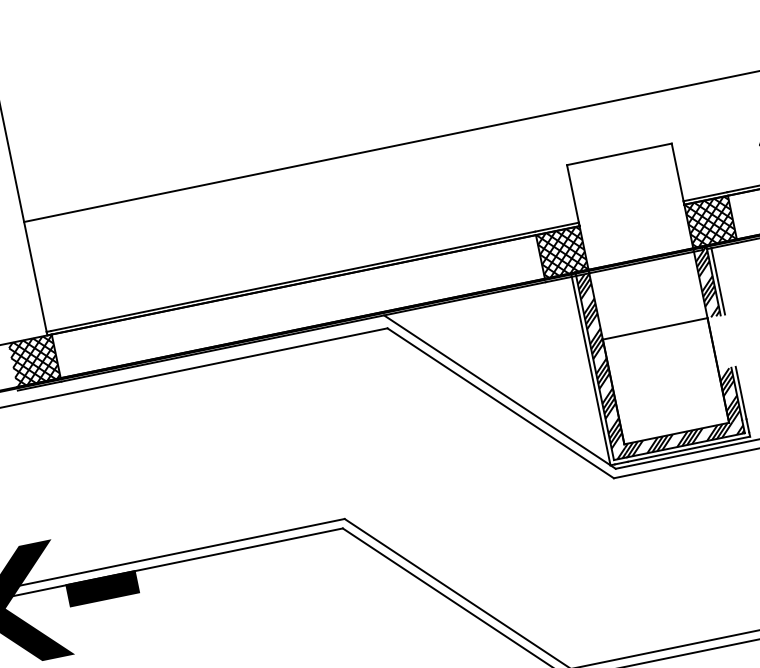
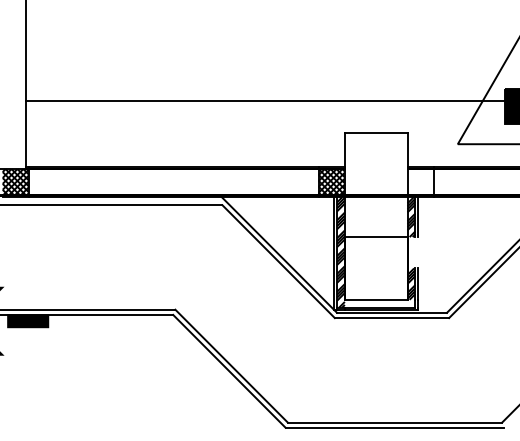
hatch: (710, 222) -> (420, 182), removed
hatch: (683, 438) -> (379, 303), removed

